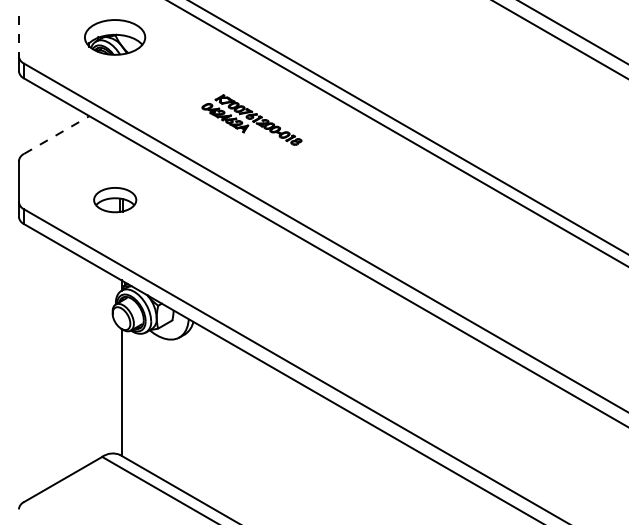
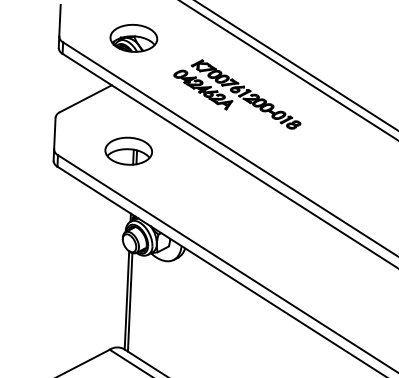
line: (18, 36) -> (59, 21), dashed -> solid
part: (115, 37) -> (134, 38), moved
part: (251, 119) -> (237, 93), size x1.67
line: (56, 135) -> (85, 99), dashed -> solid
part: (115, 199) -> (129, 150), size x1.43
line: (125, 394) -> (129, 302), added

